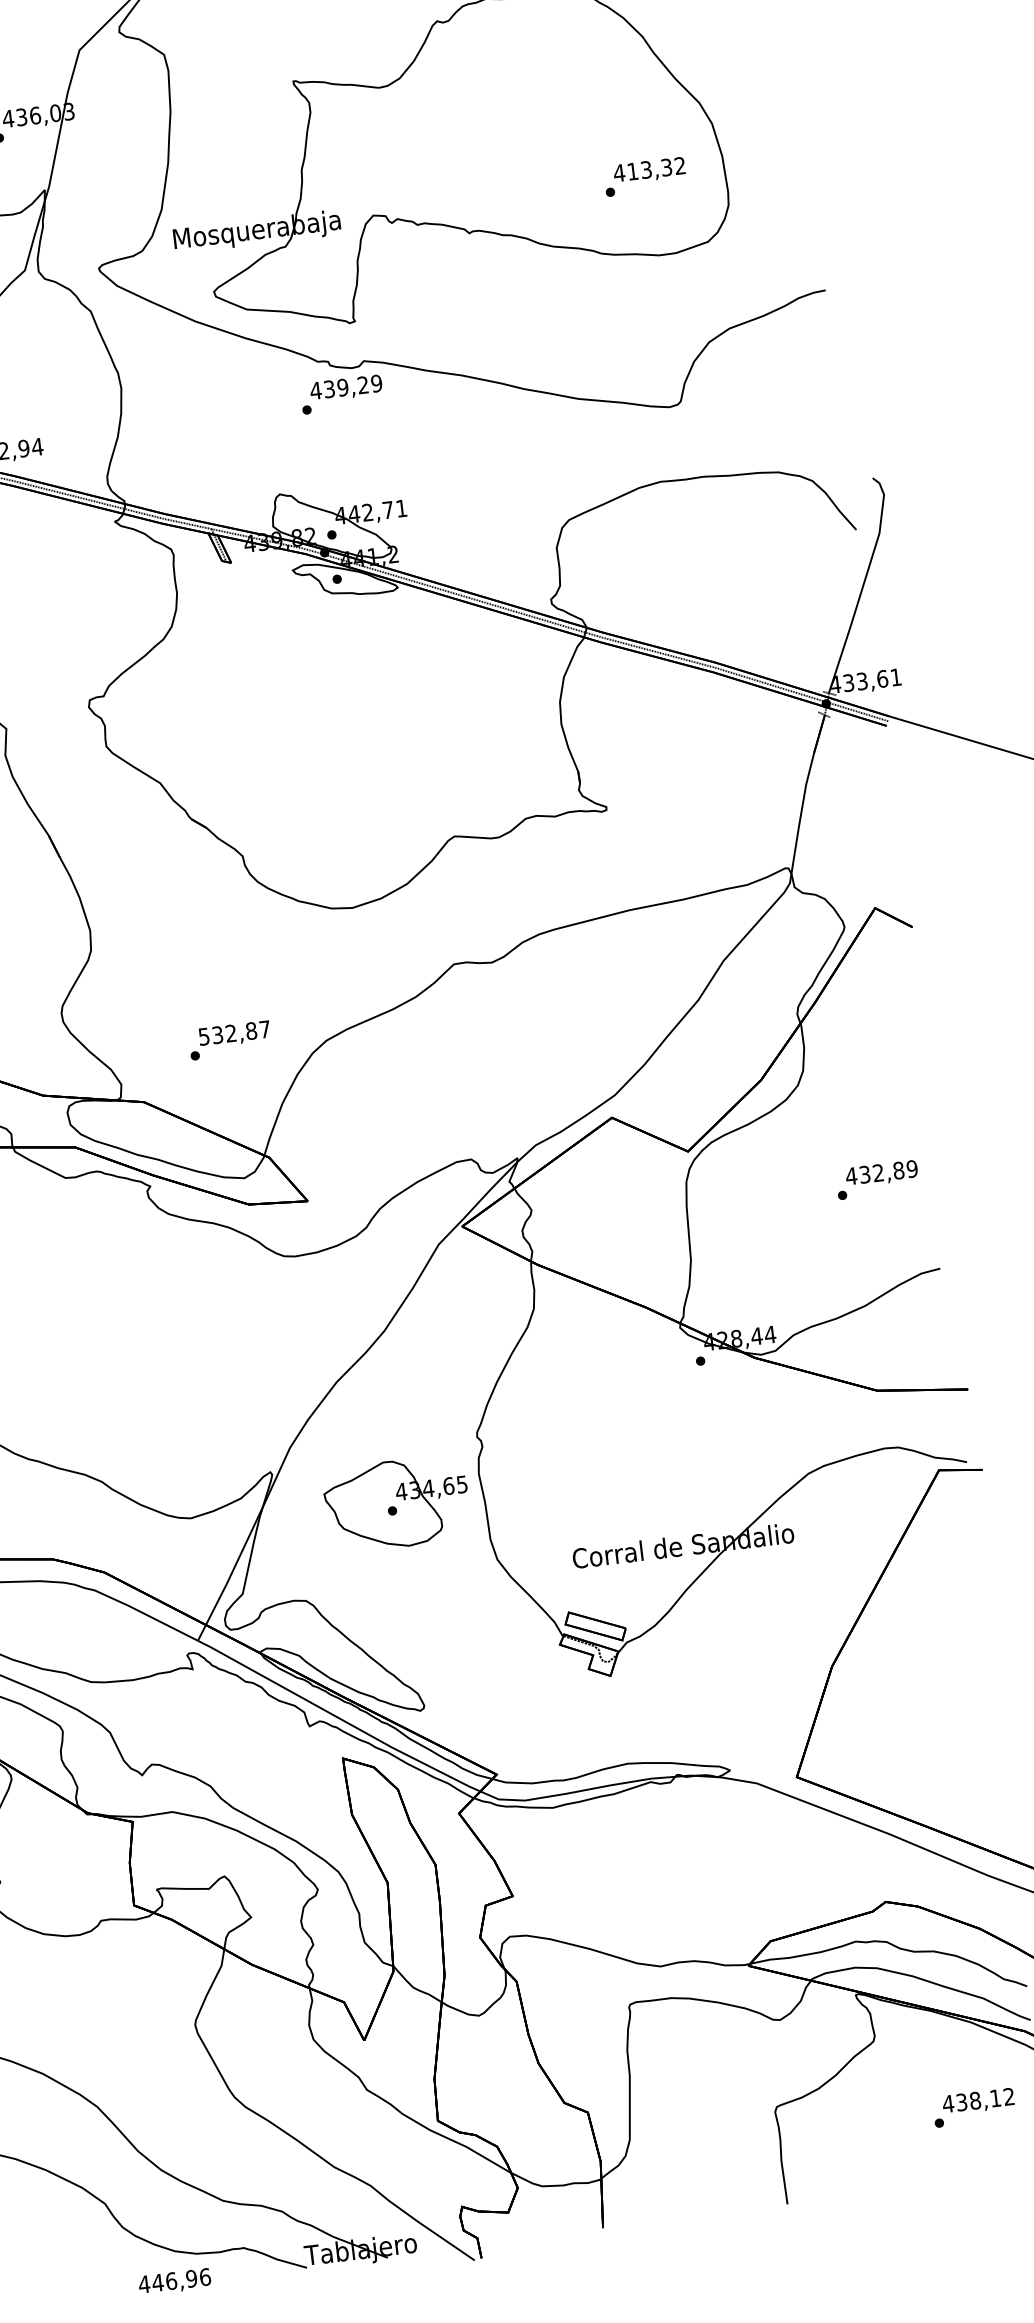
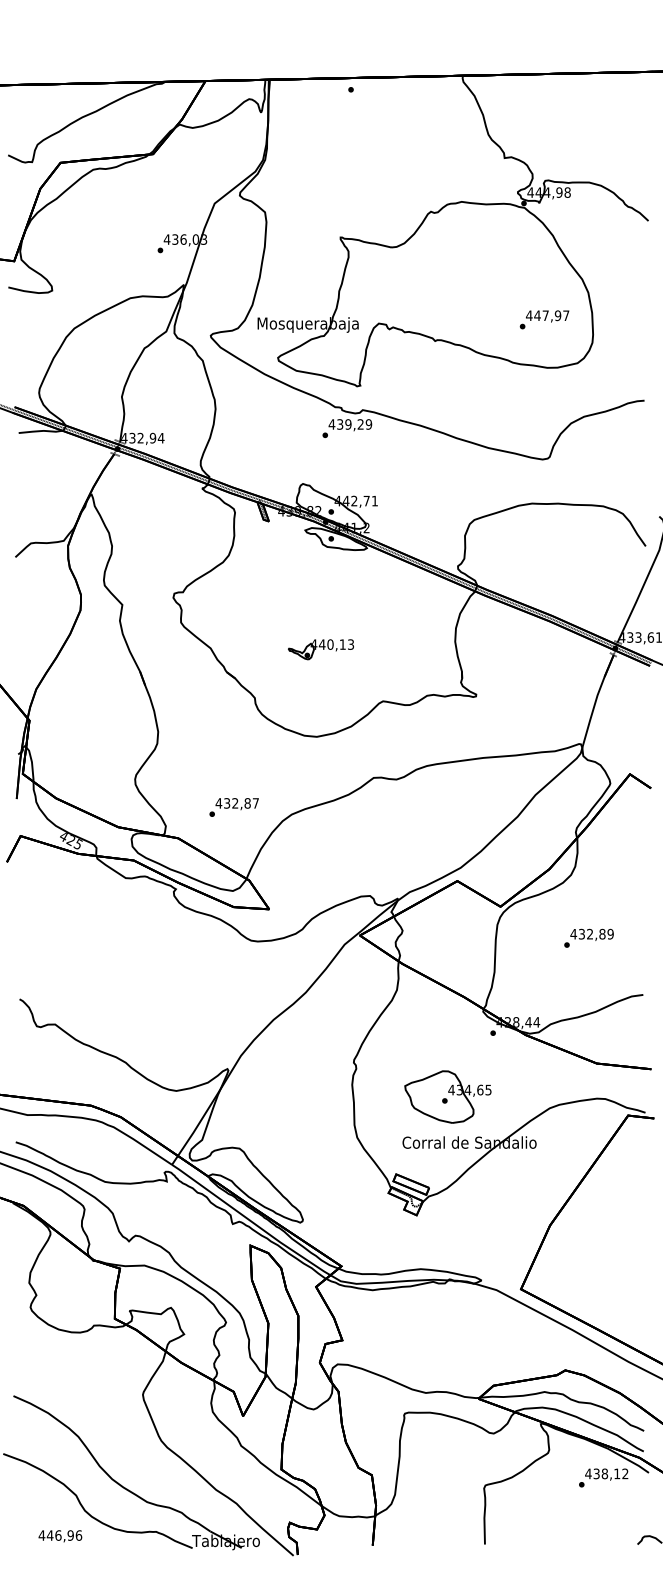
text: (655, 168) -> (551, 315), 413,32 -> 447,97
part: (341, 763) -> (320, 649), added
text: (203, 1036) -> (218, 803), 532,87 -> 432,87
text: (876, 1178) -> (588, 937), moved
part: (395, 1503) -> (447, 1096), moved
text: (973, 2106) -> (603, 1477), moved
text: (175, 2282) -> (60, 1536), moved

